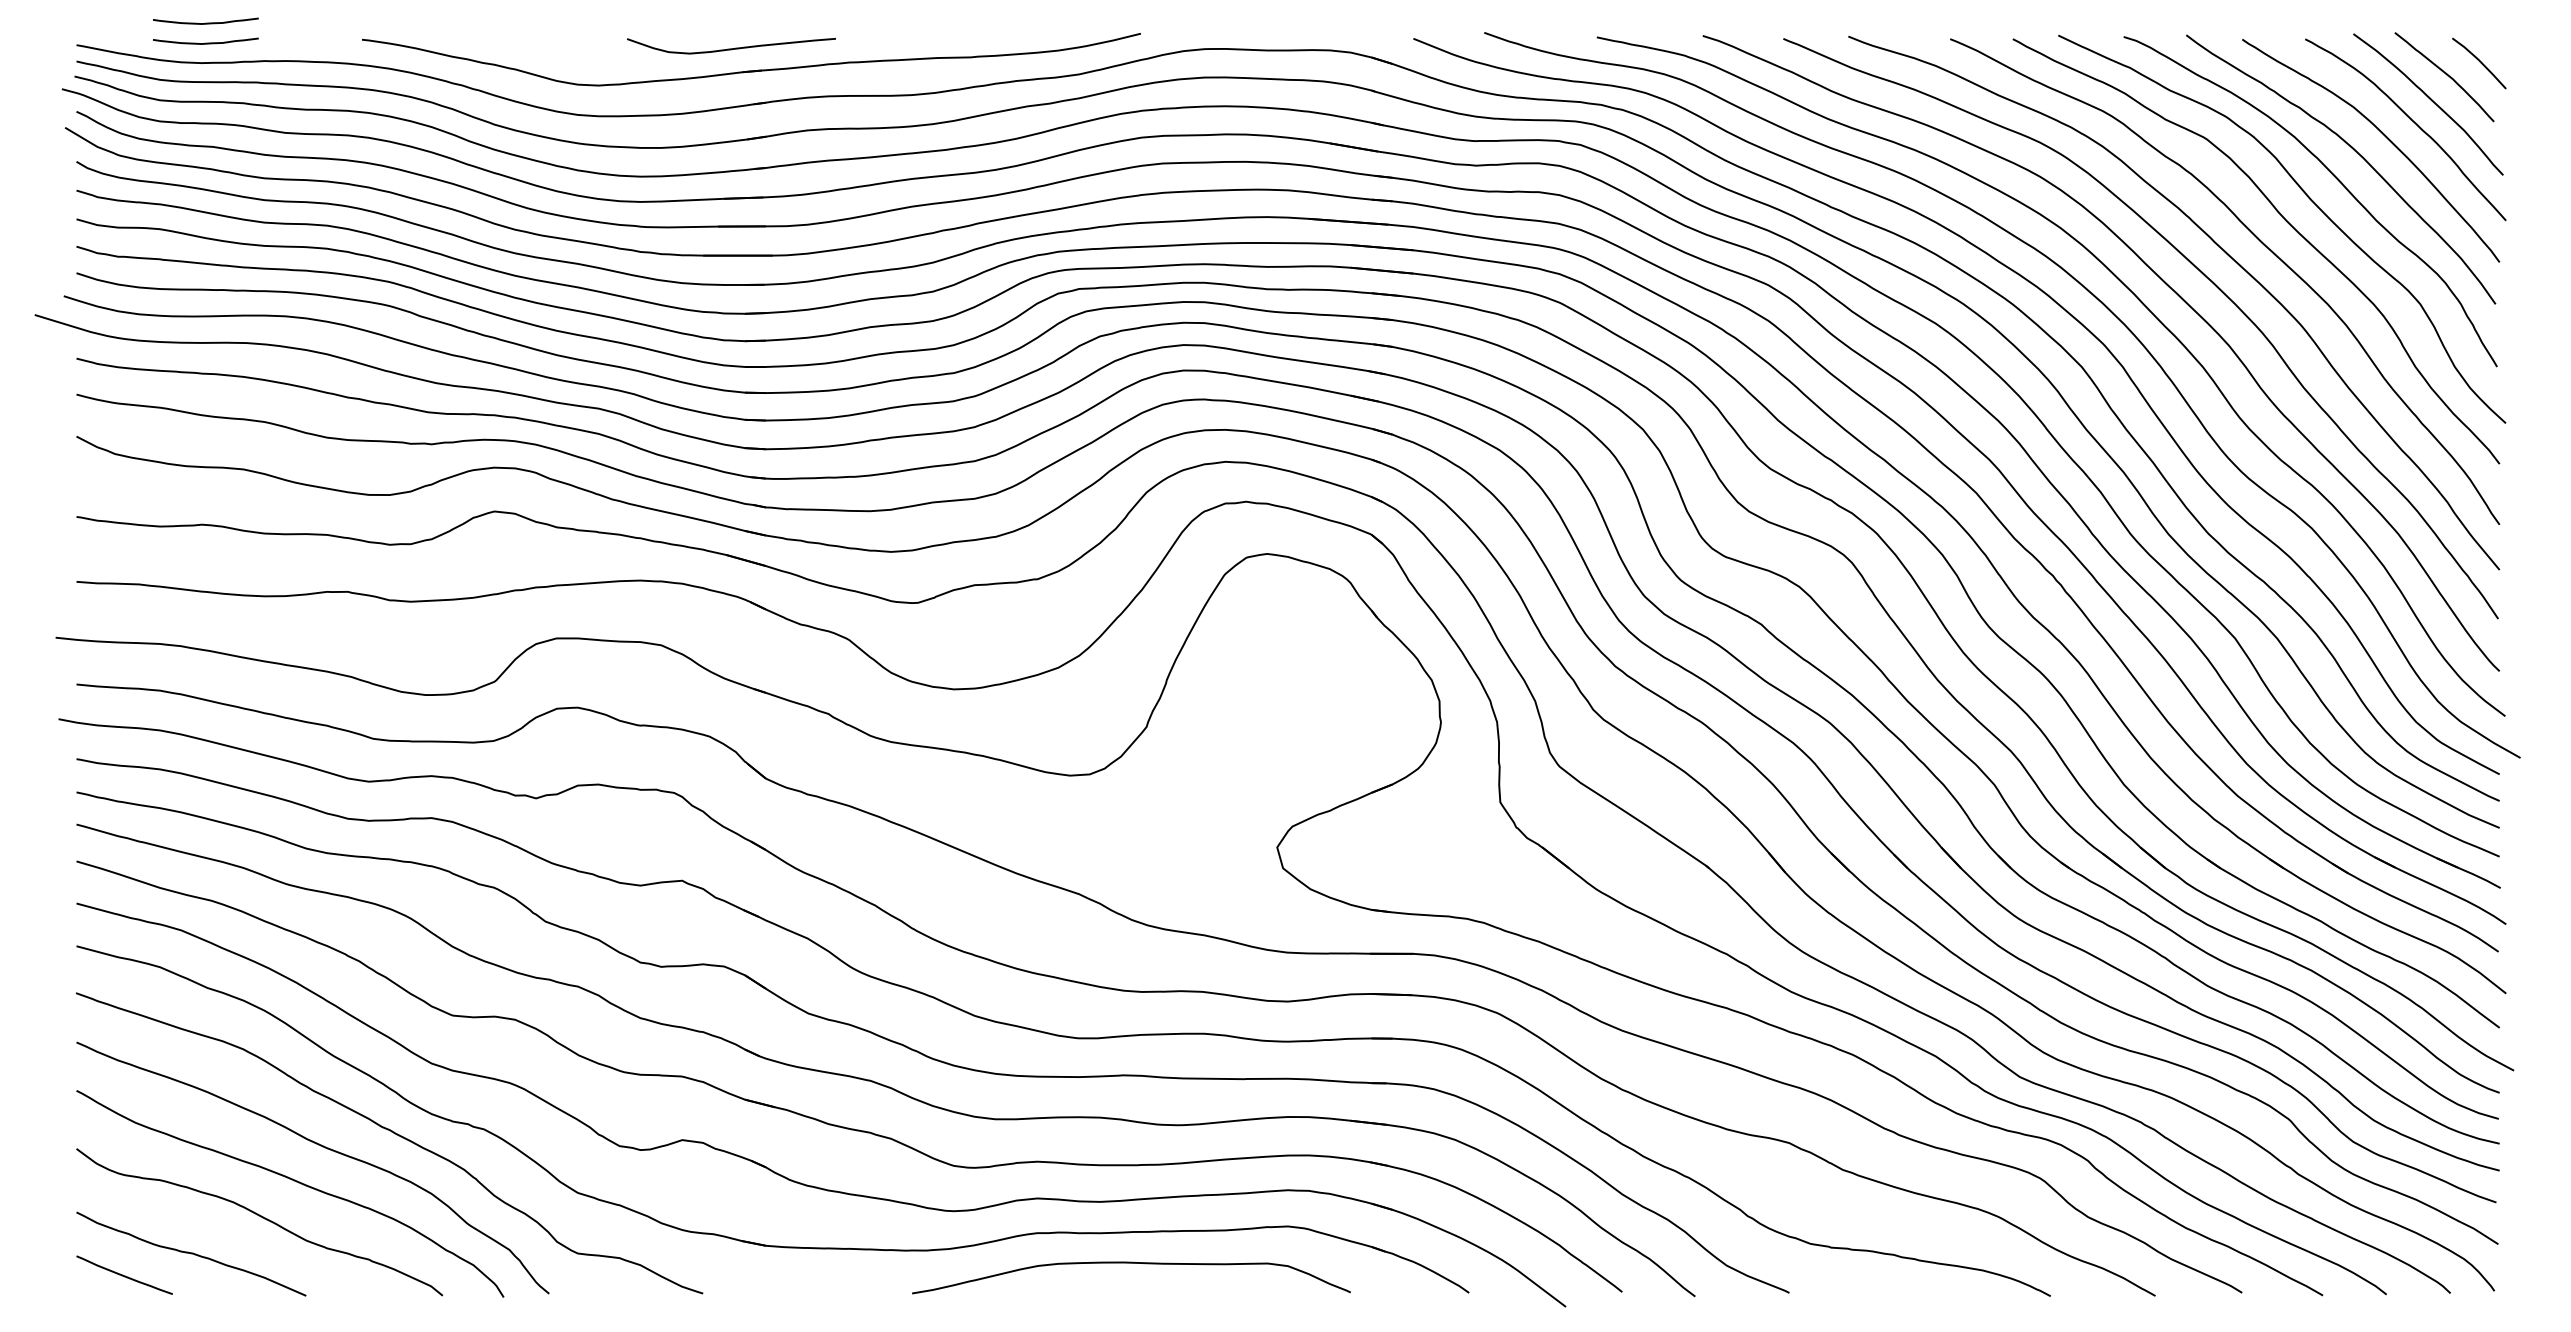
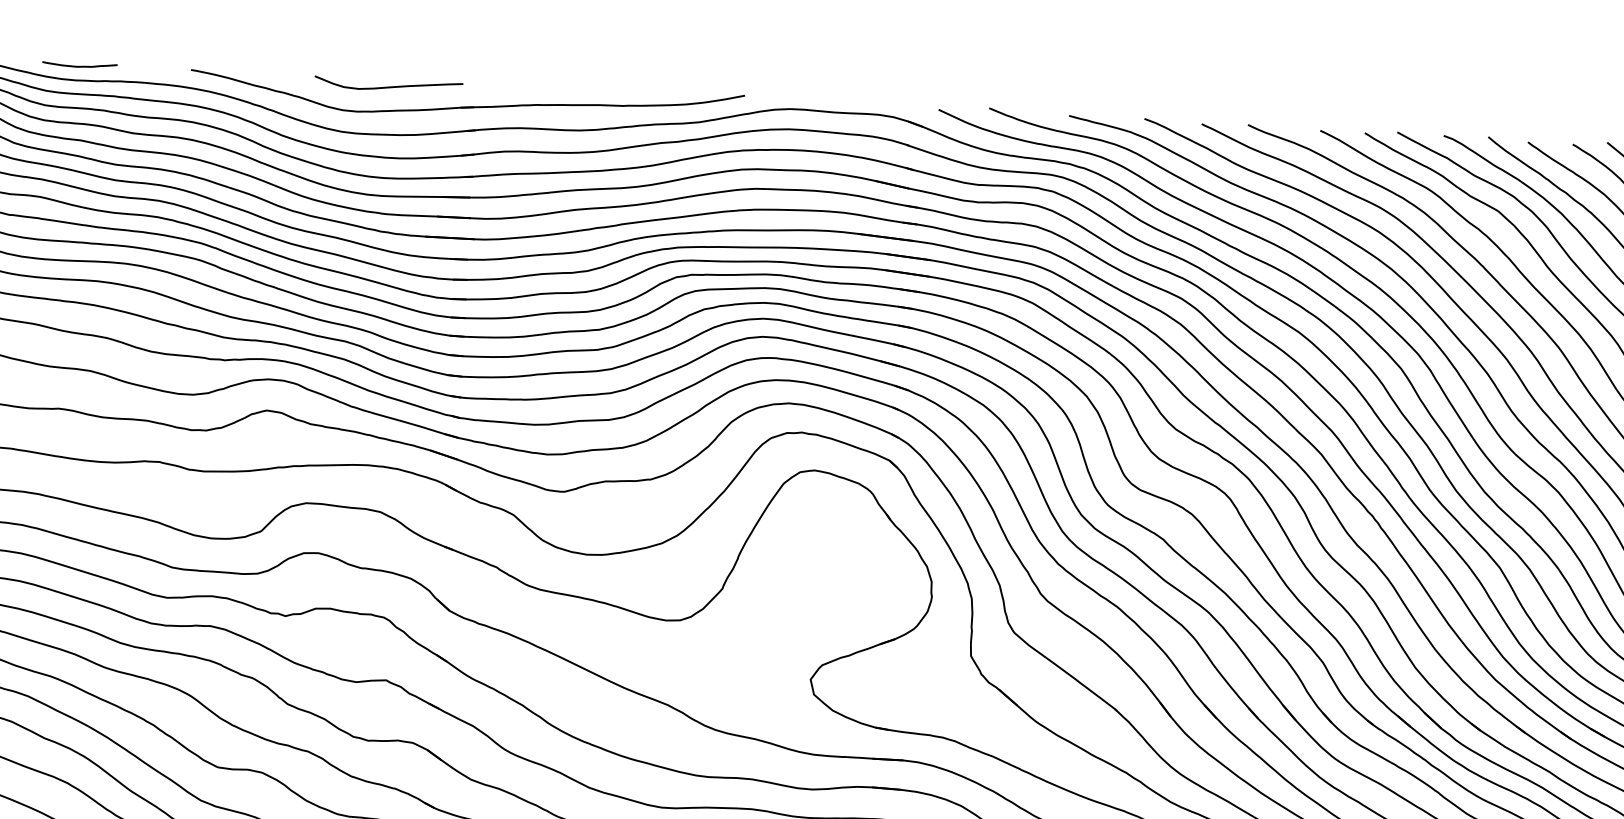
curve: (205, 22) -> (80, 51), removed
curve: (731, 48) -> (388, 86), moved

